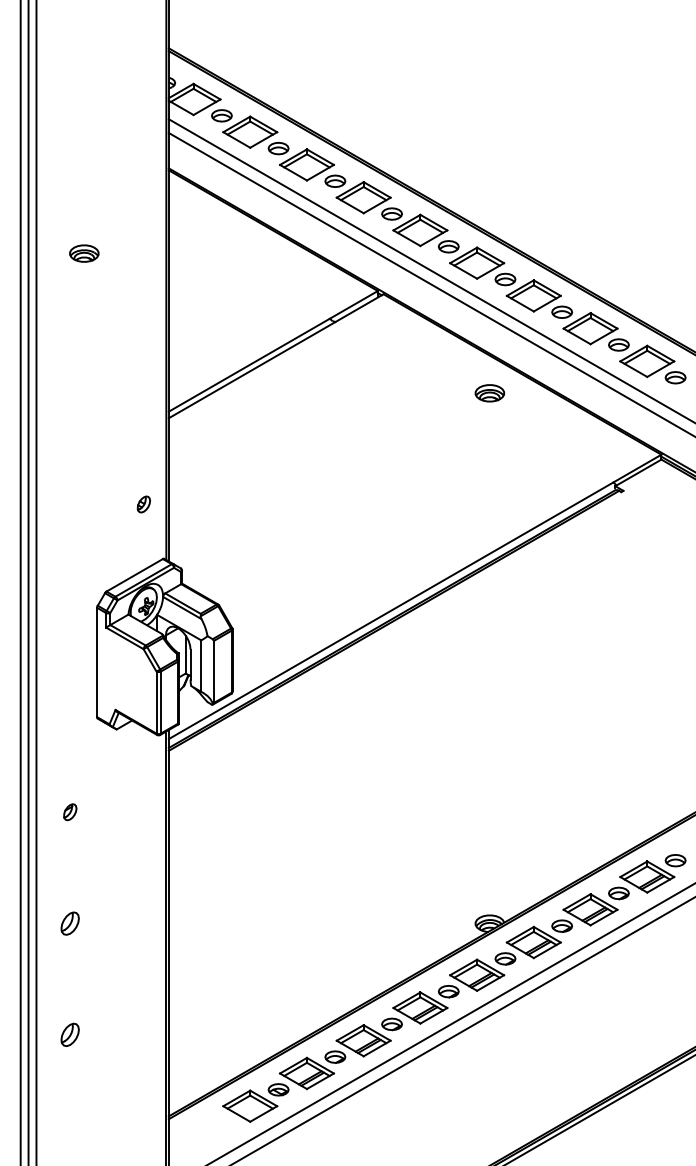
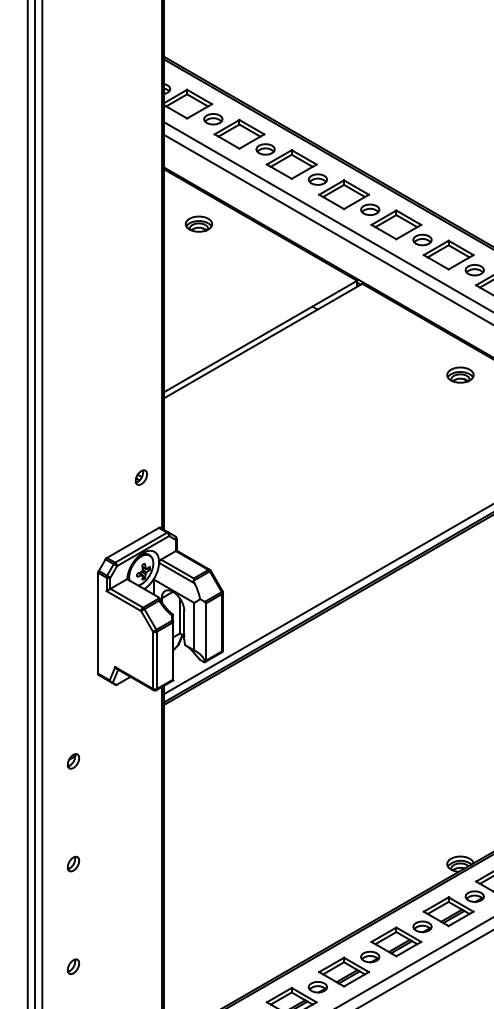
part: (84, 253) -> (199, 224), moved
part: (70, 923) -> (73, 863), size x0.71
part: (70, 1034) -> (73, 966), size x0.71

